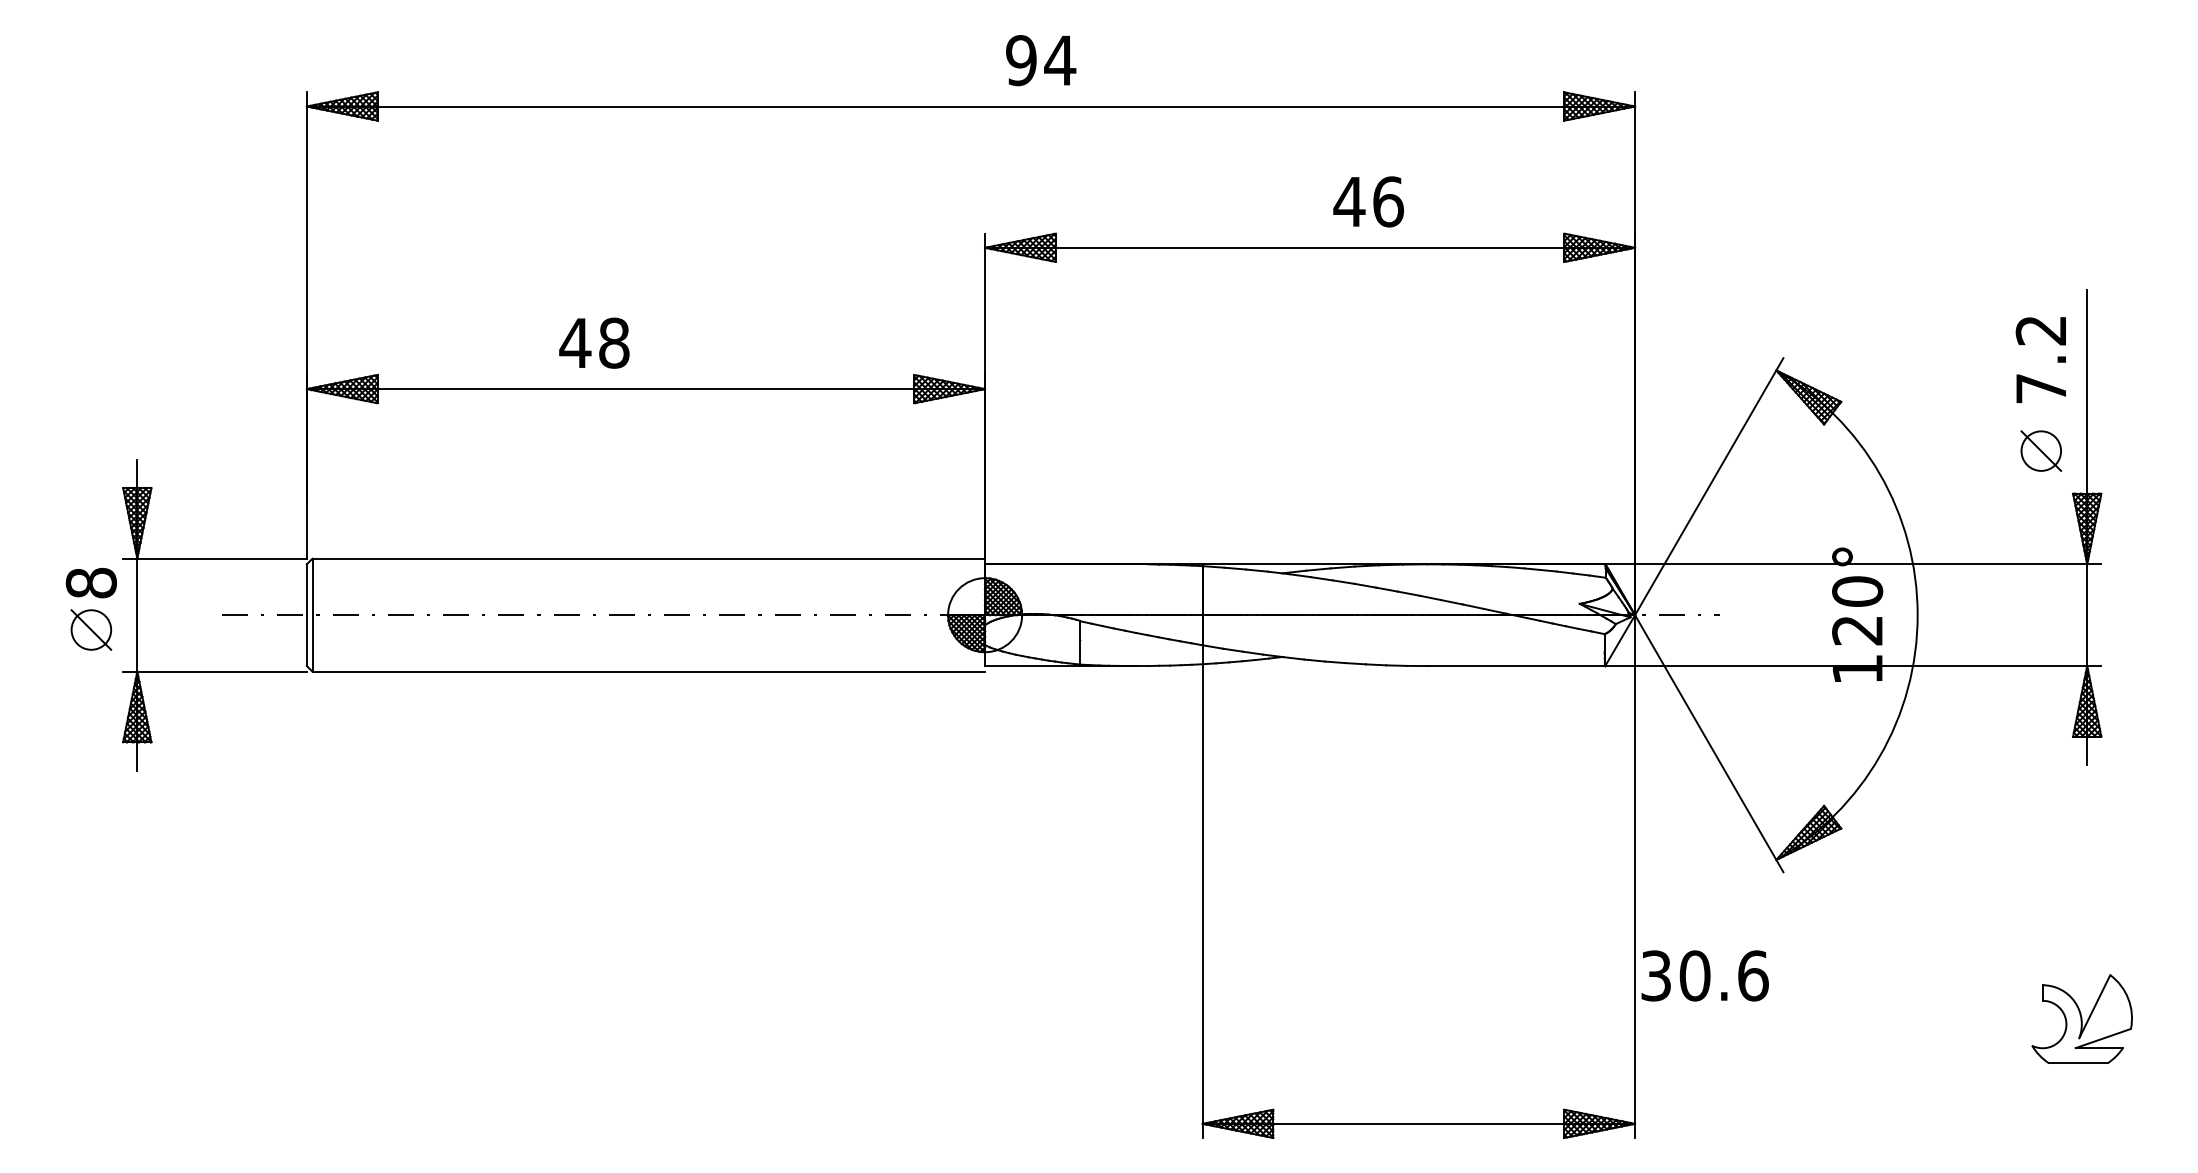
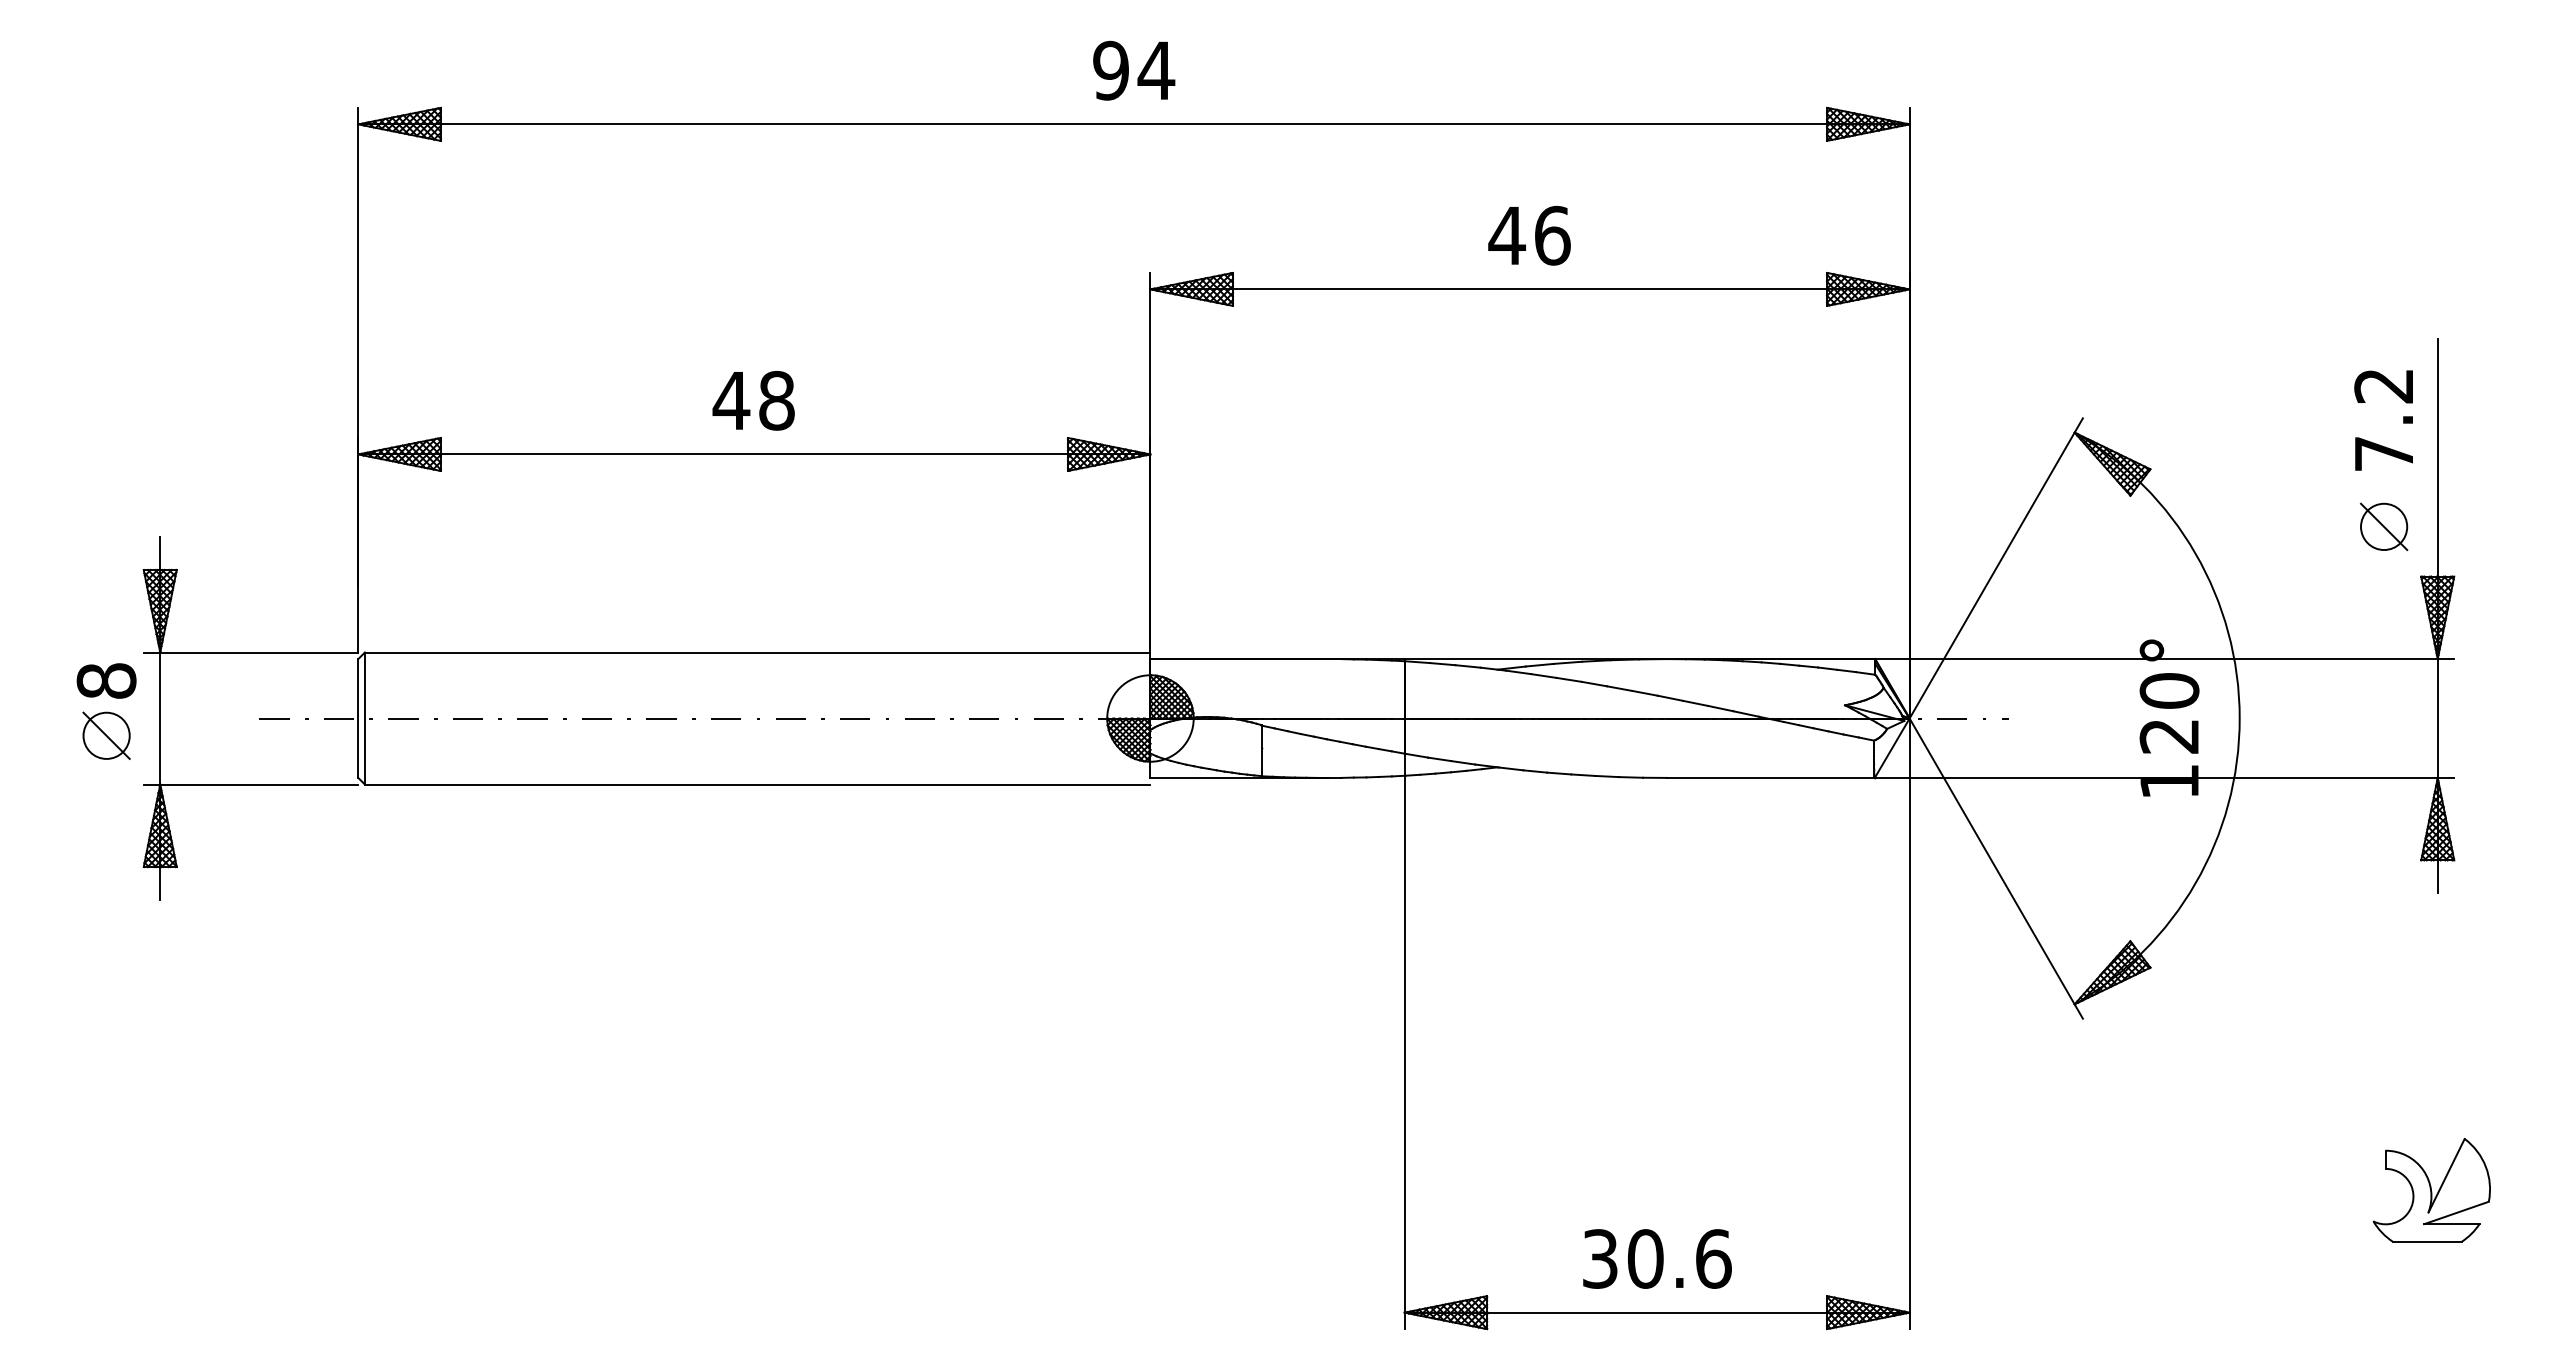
text: (1041, 60) -> (1134, 70), moved
text: (1368, 201) -> (1529, 235), moved
text: (594, 342) -> (753, 400), moved
text: (1704, 975) -> (1656, 1258), moved

